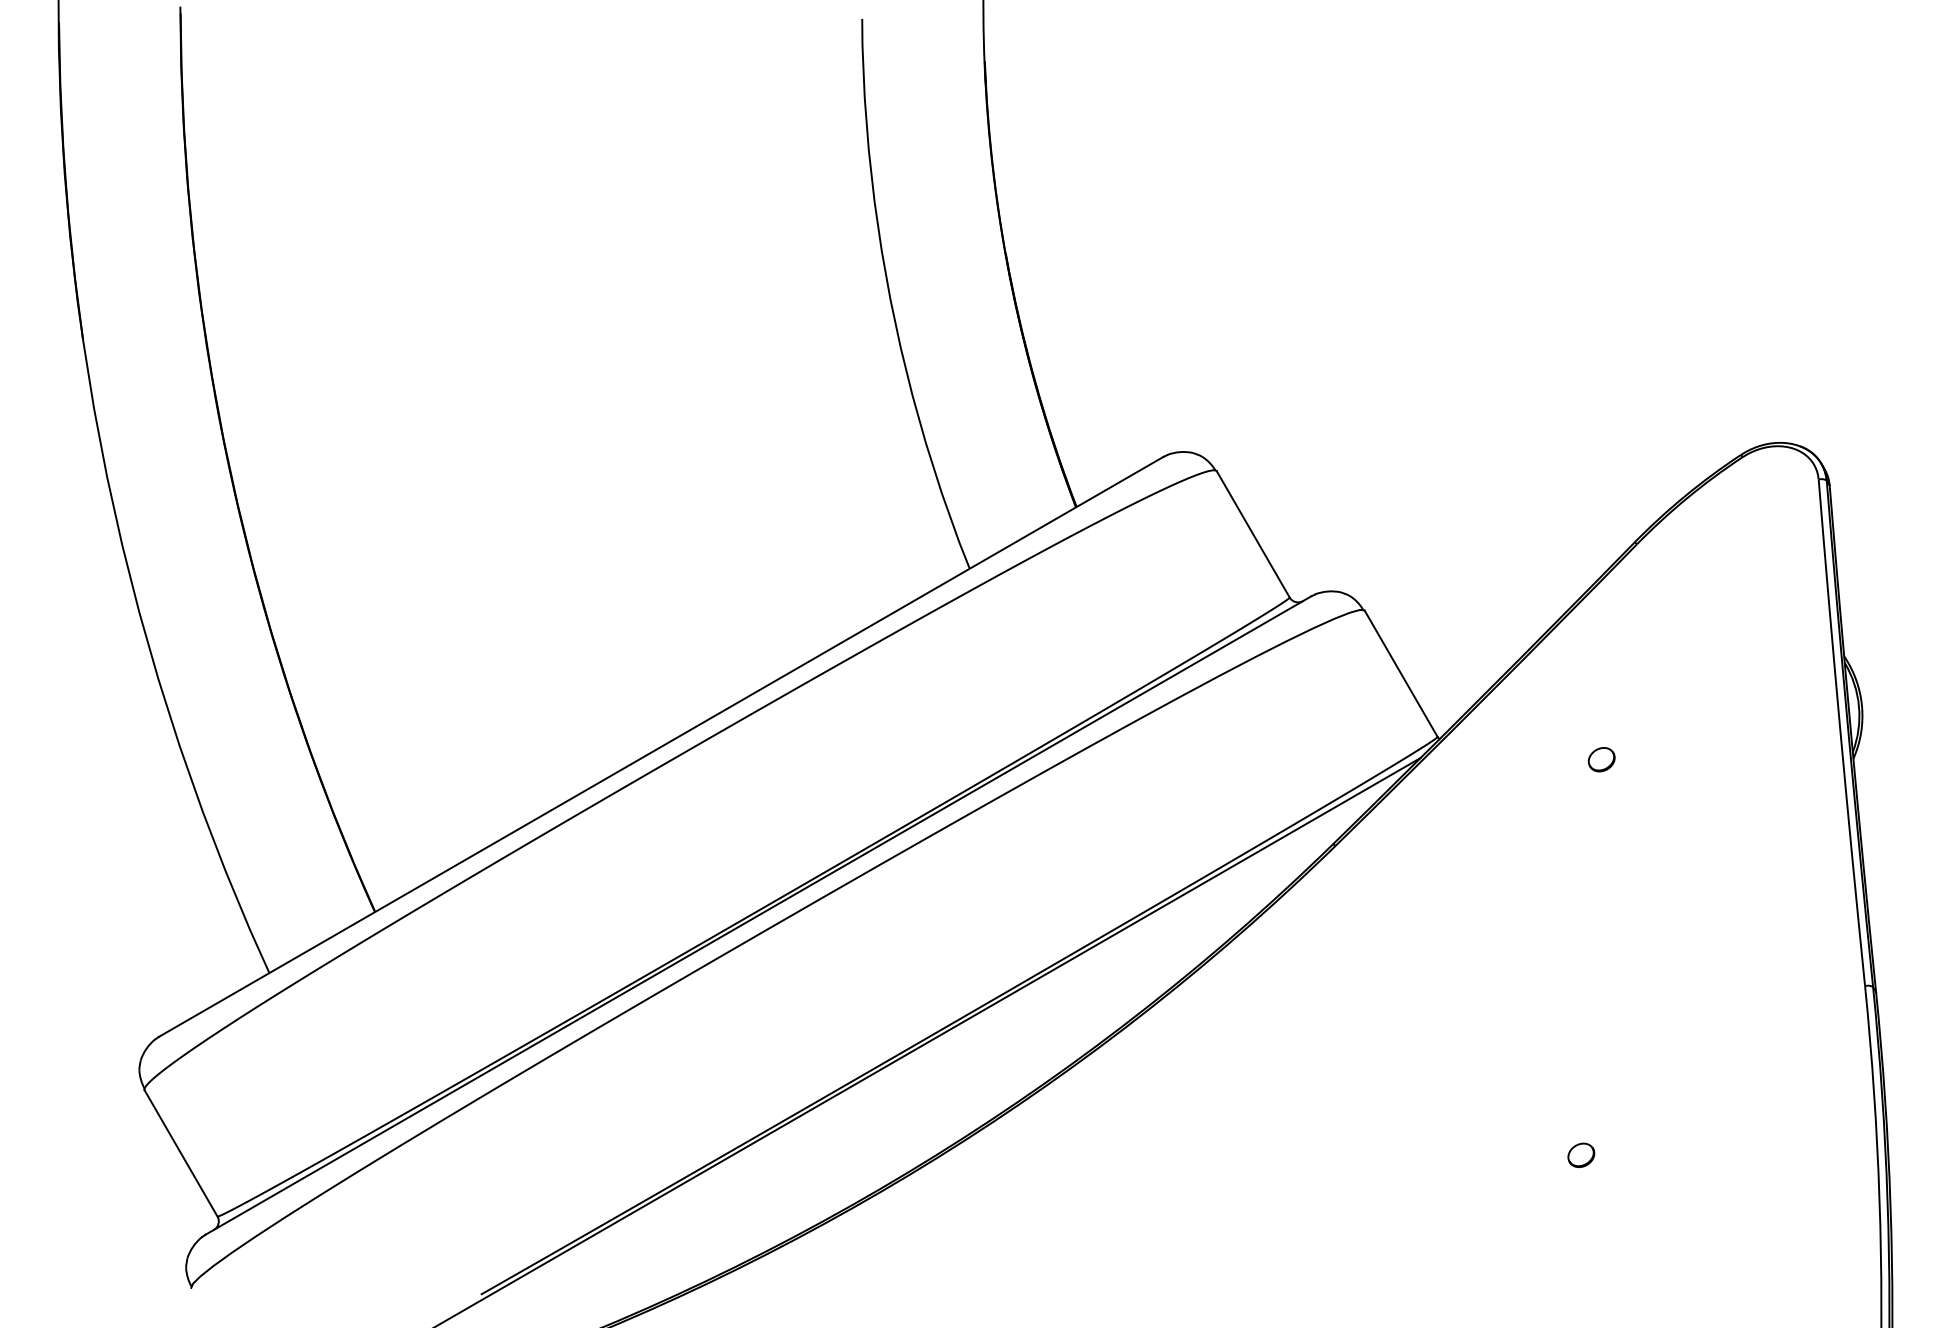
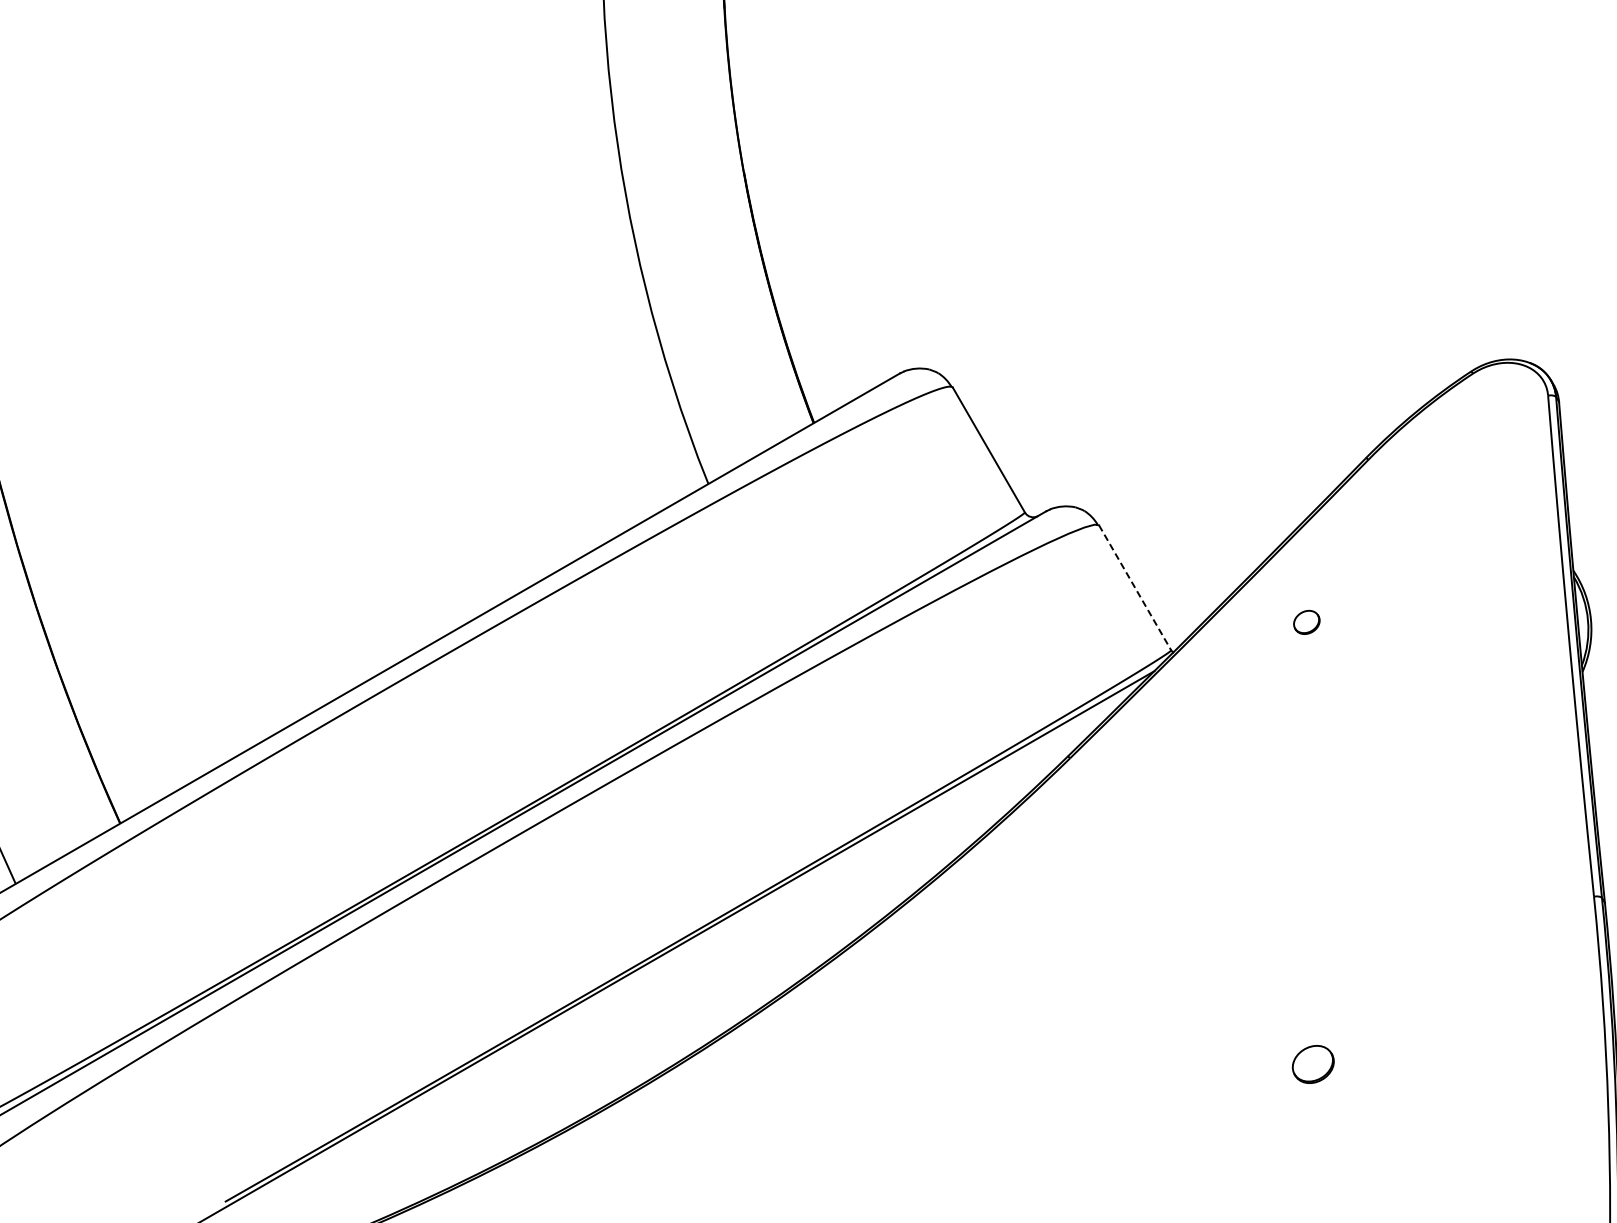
line: (1401, 673) -> (1135, 587), solid -> dashed
part: (1601, 759) -> (1306, 622), moved
part: (1581, 1154) -> (1313, 1063), size x1.6

